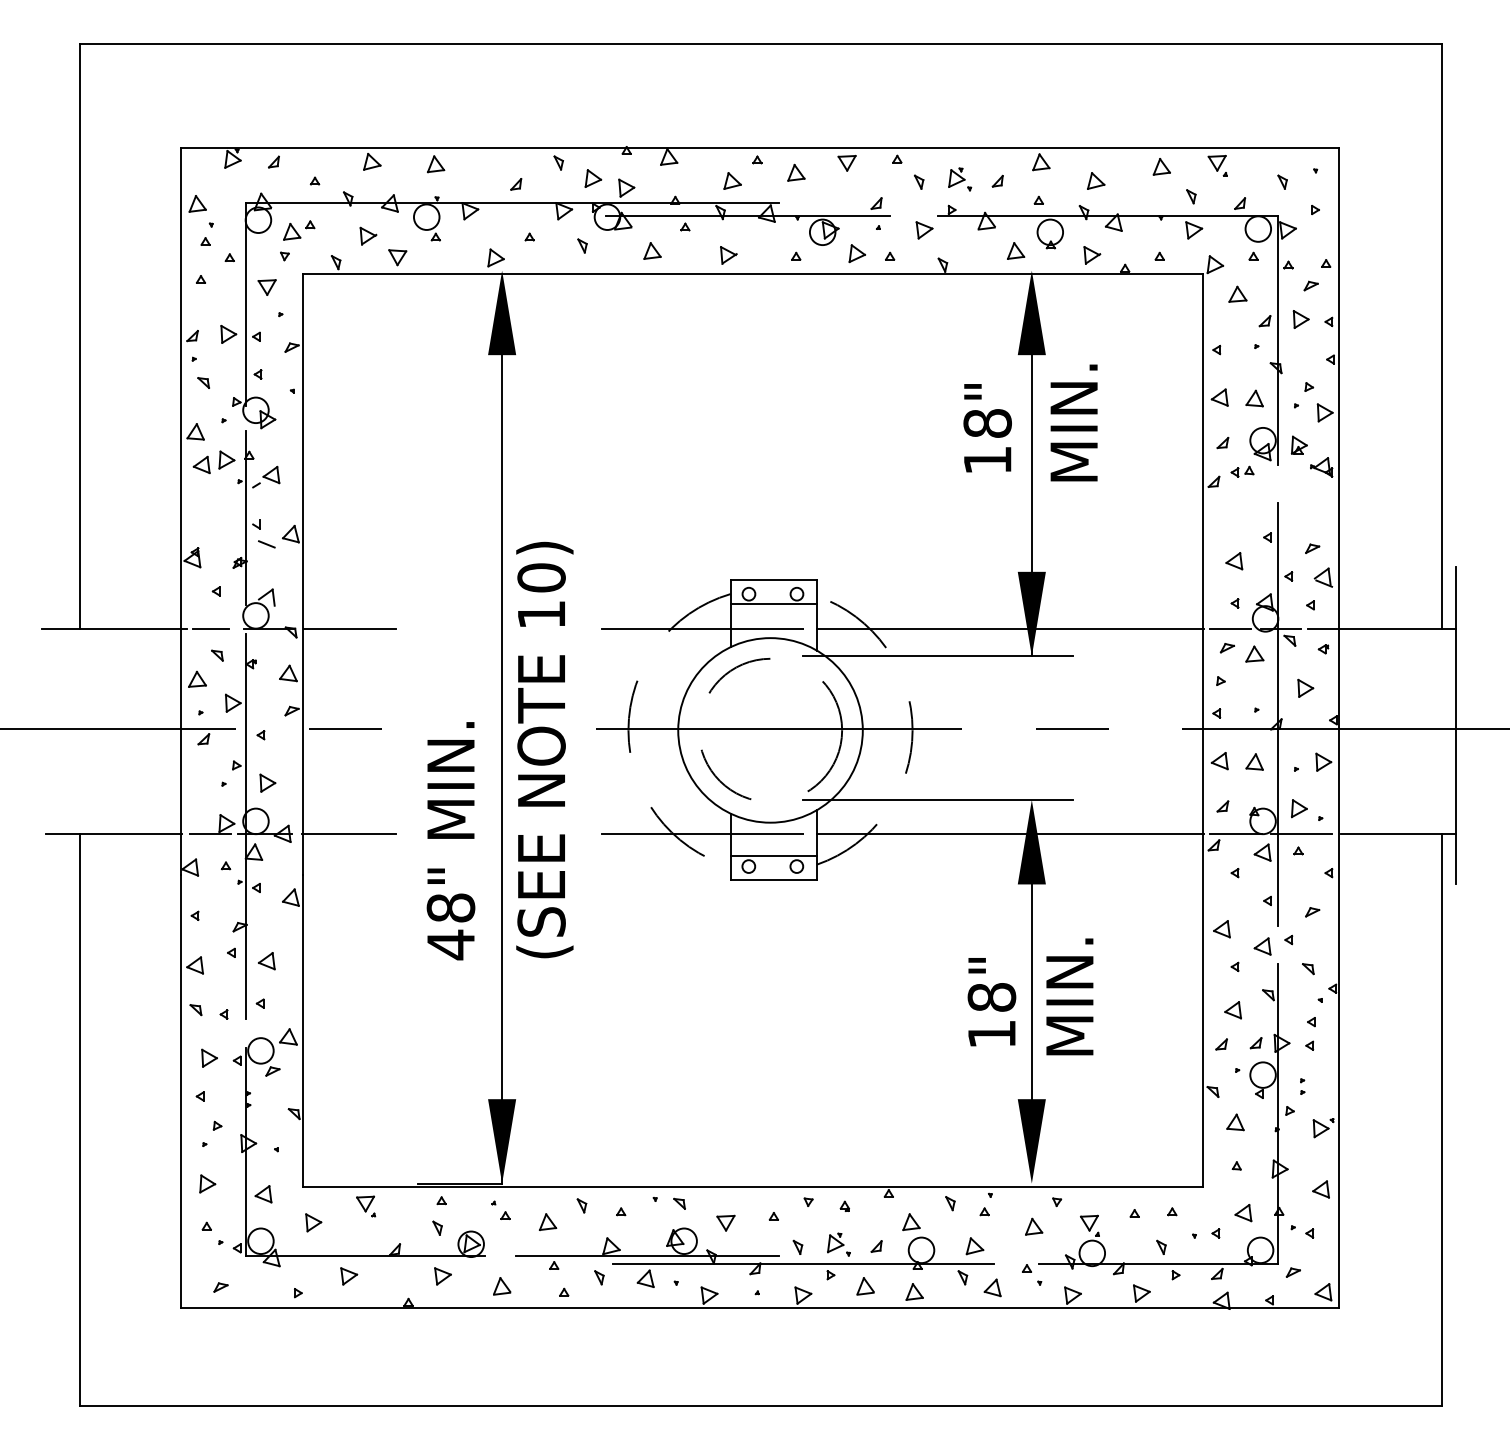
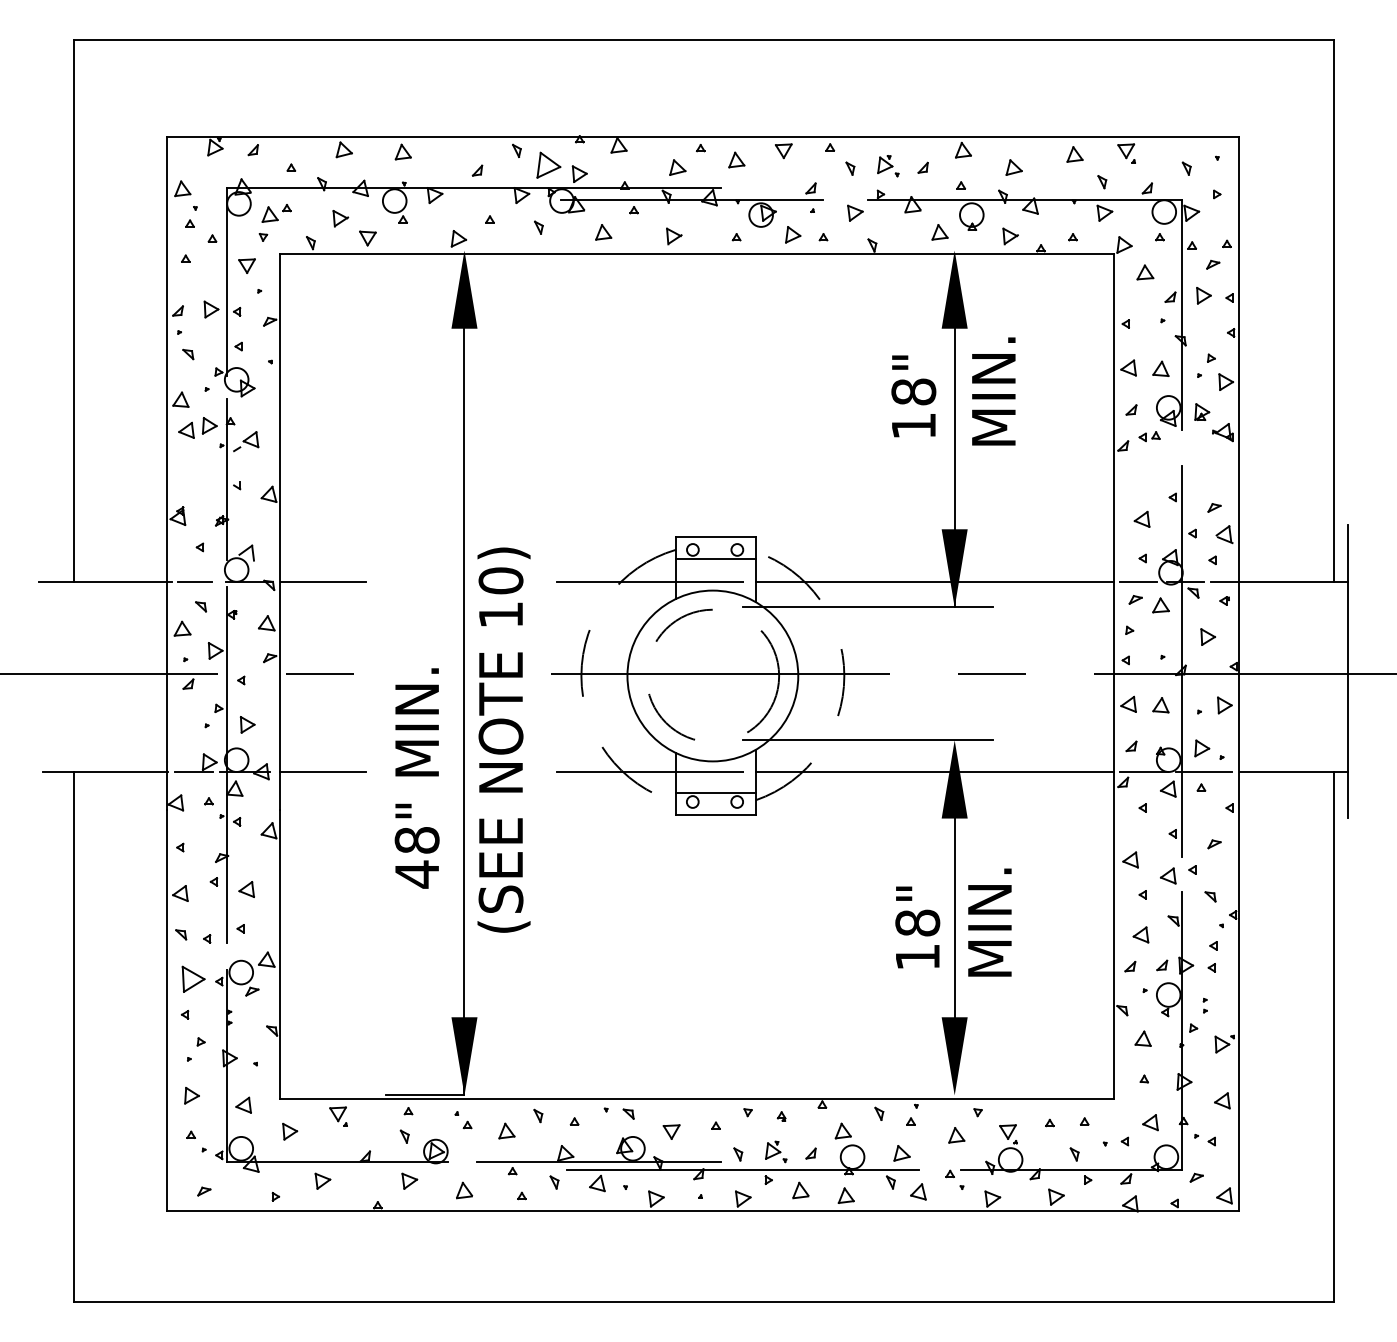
part: (592, 178) -> (548, 165), size x1.6
line: (266, 543) -> (246, 503), removed
text: (544, 749) -> (503, 739), moved
part: (209, 1058) -> (193, 979), size x1.6

